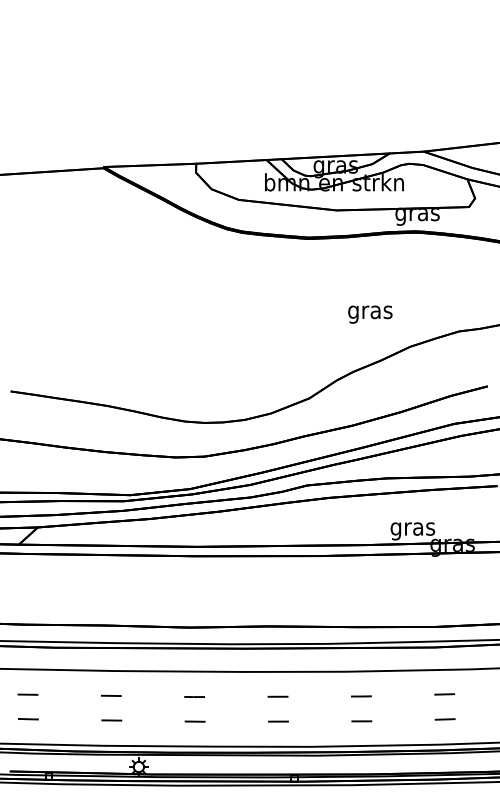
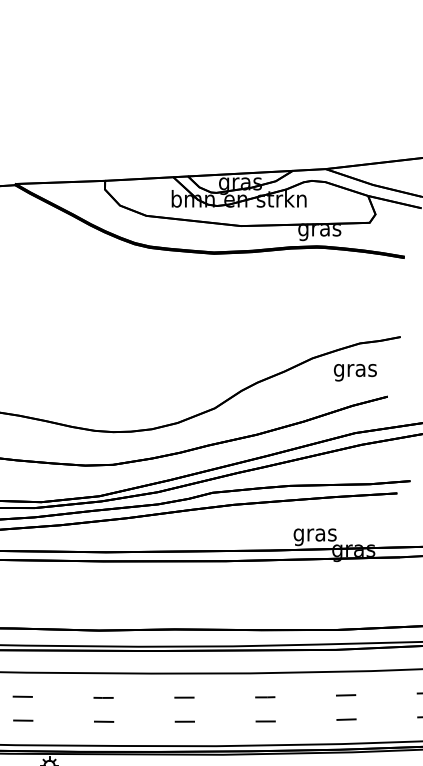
text: (370, 314) -> (355, 372), moved

